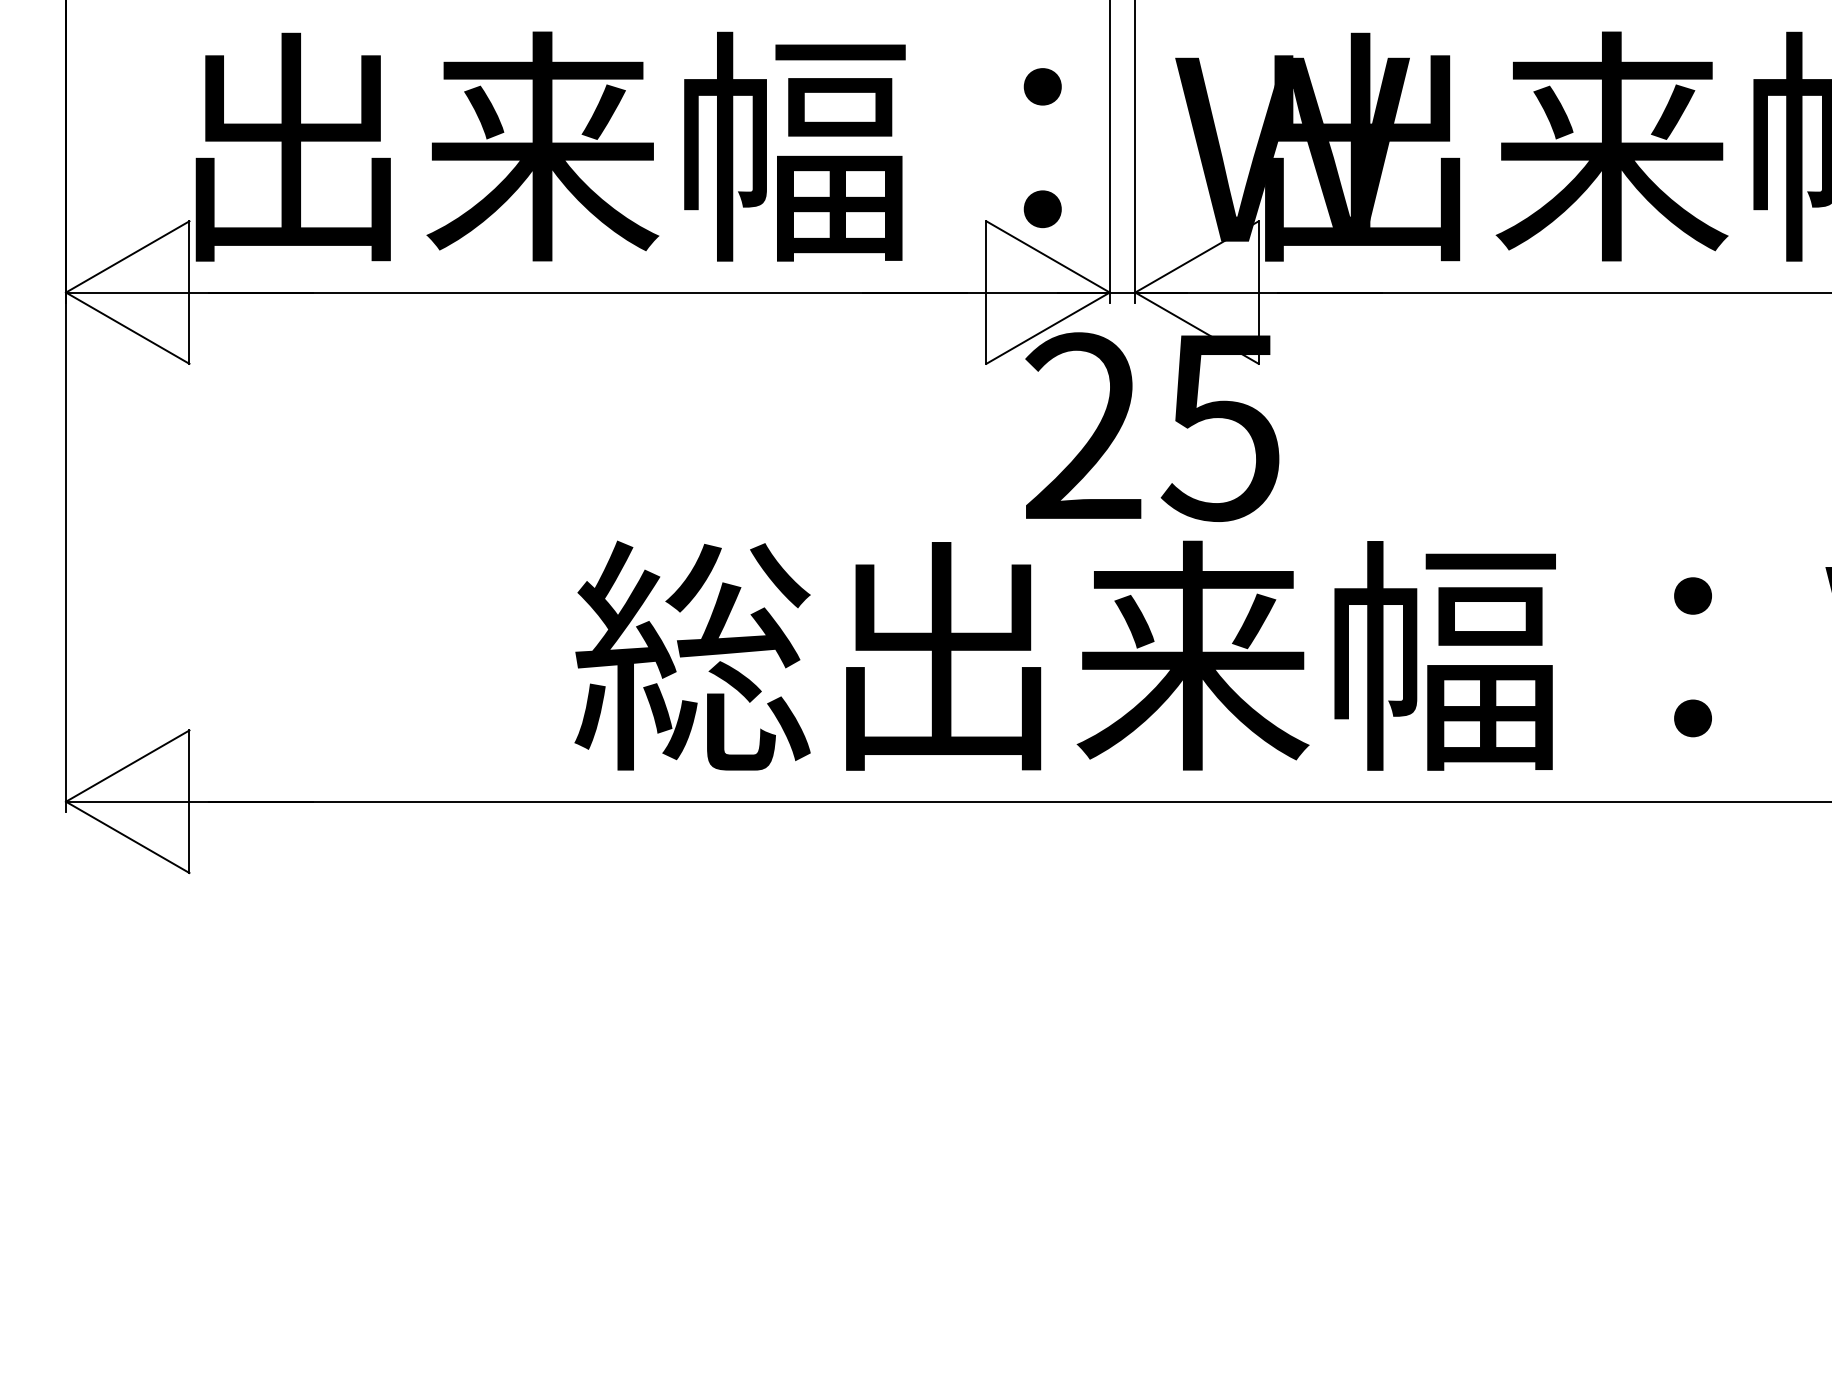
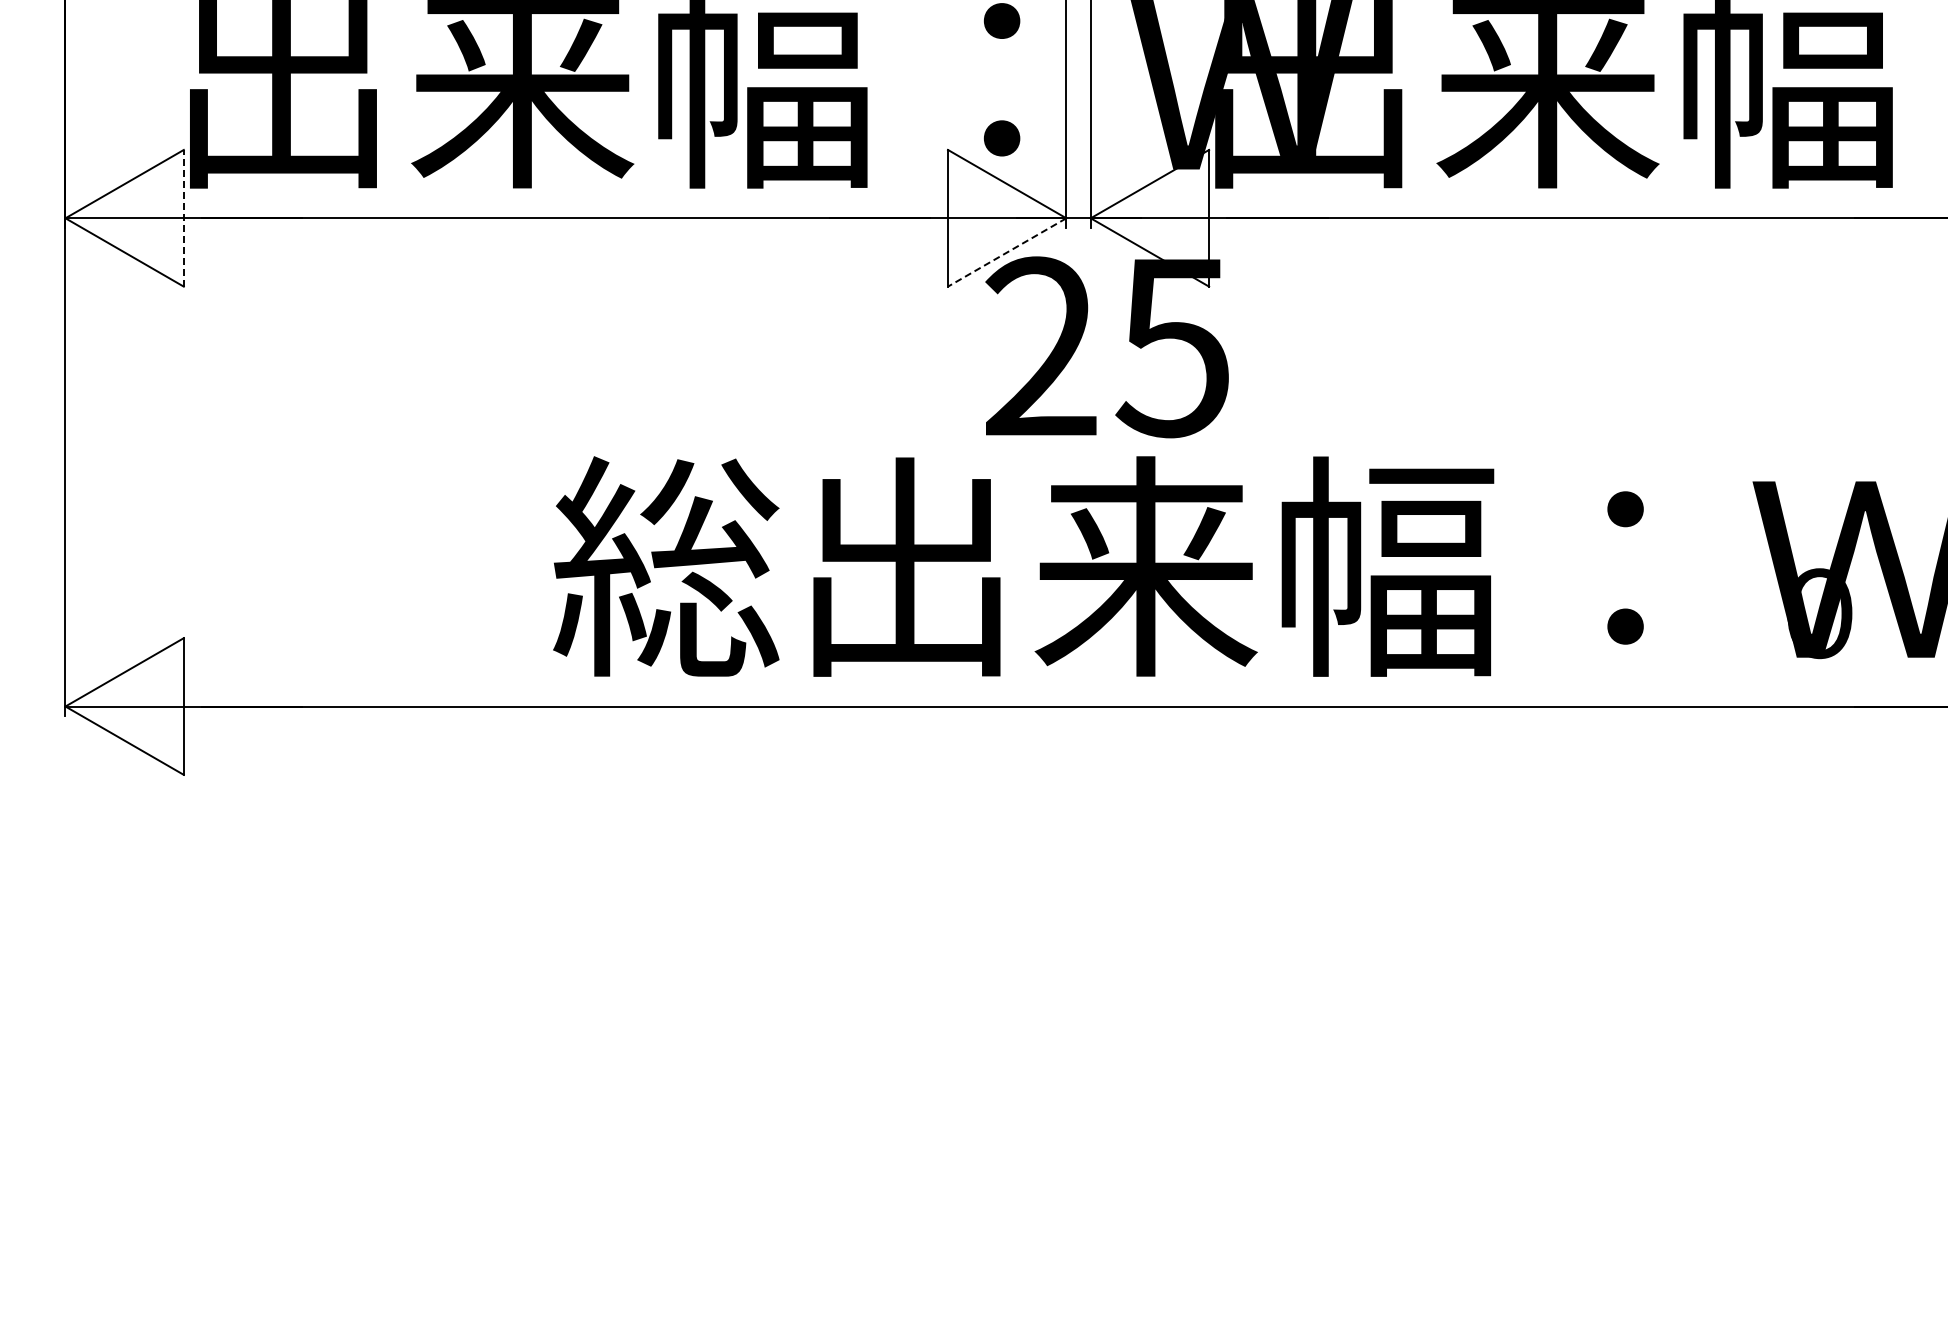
line: (189, 291) -> (183, 217), solid -> dashed
line: (1047, 328) -> (1006, 252), solid -> dashed

